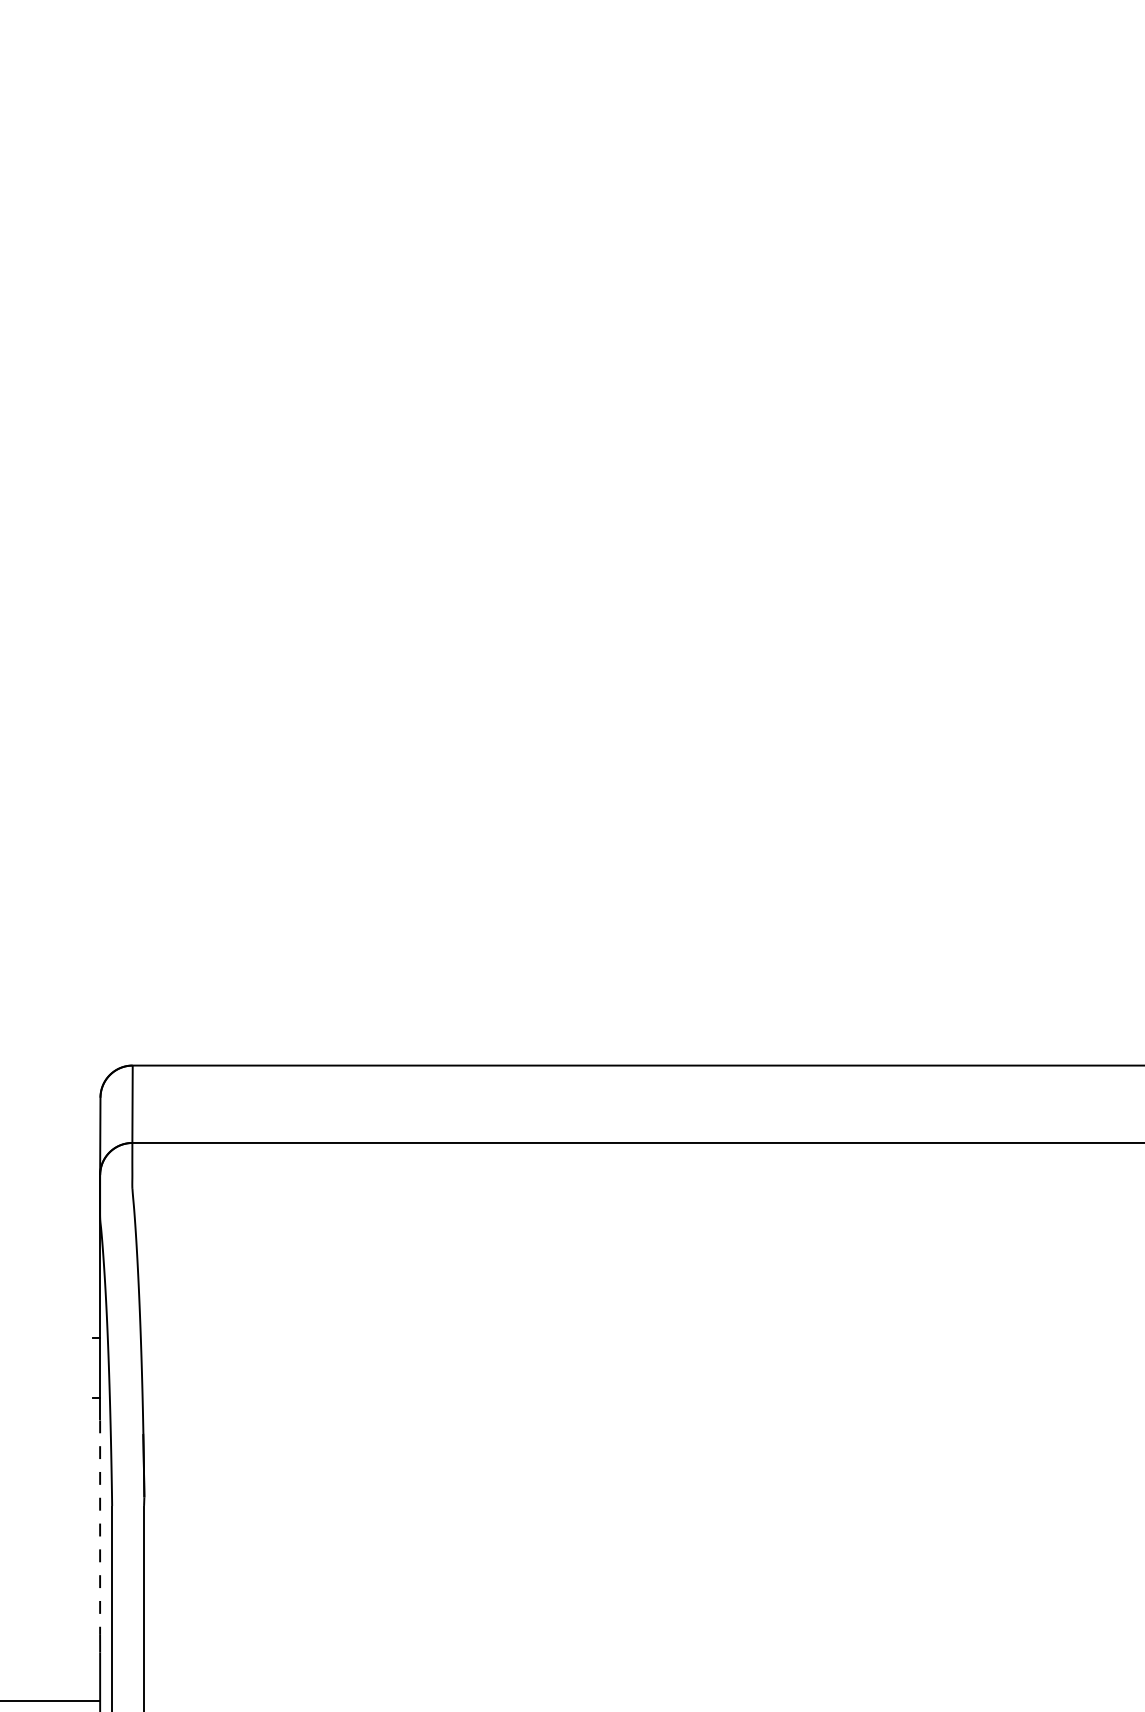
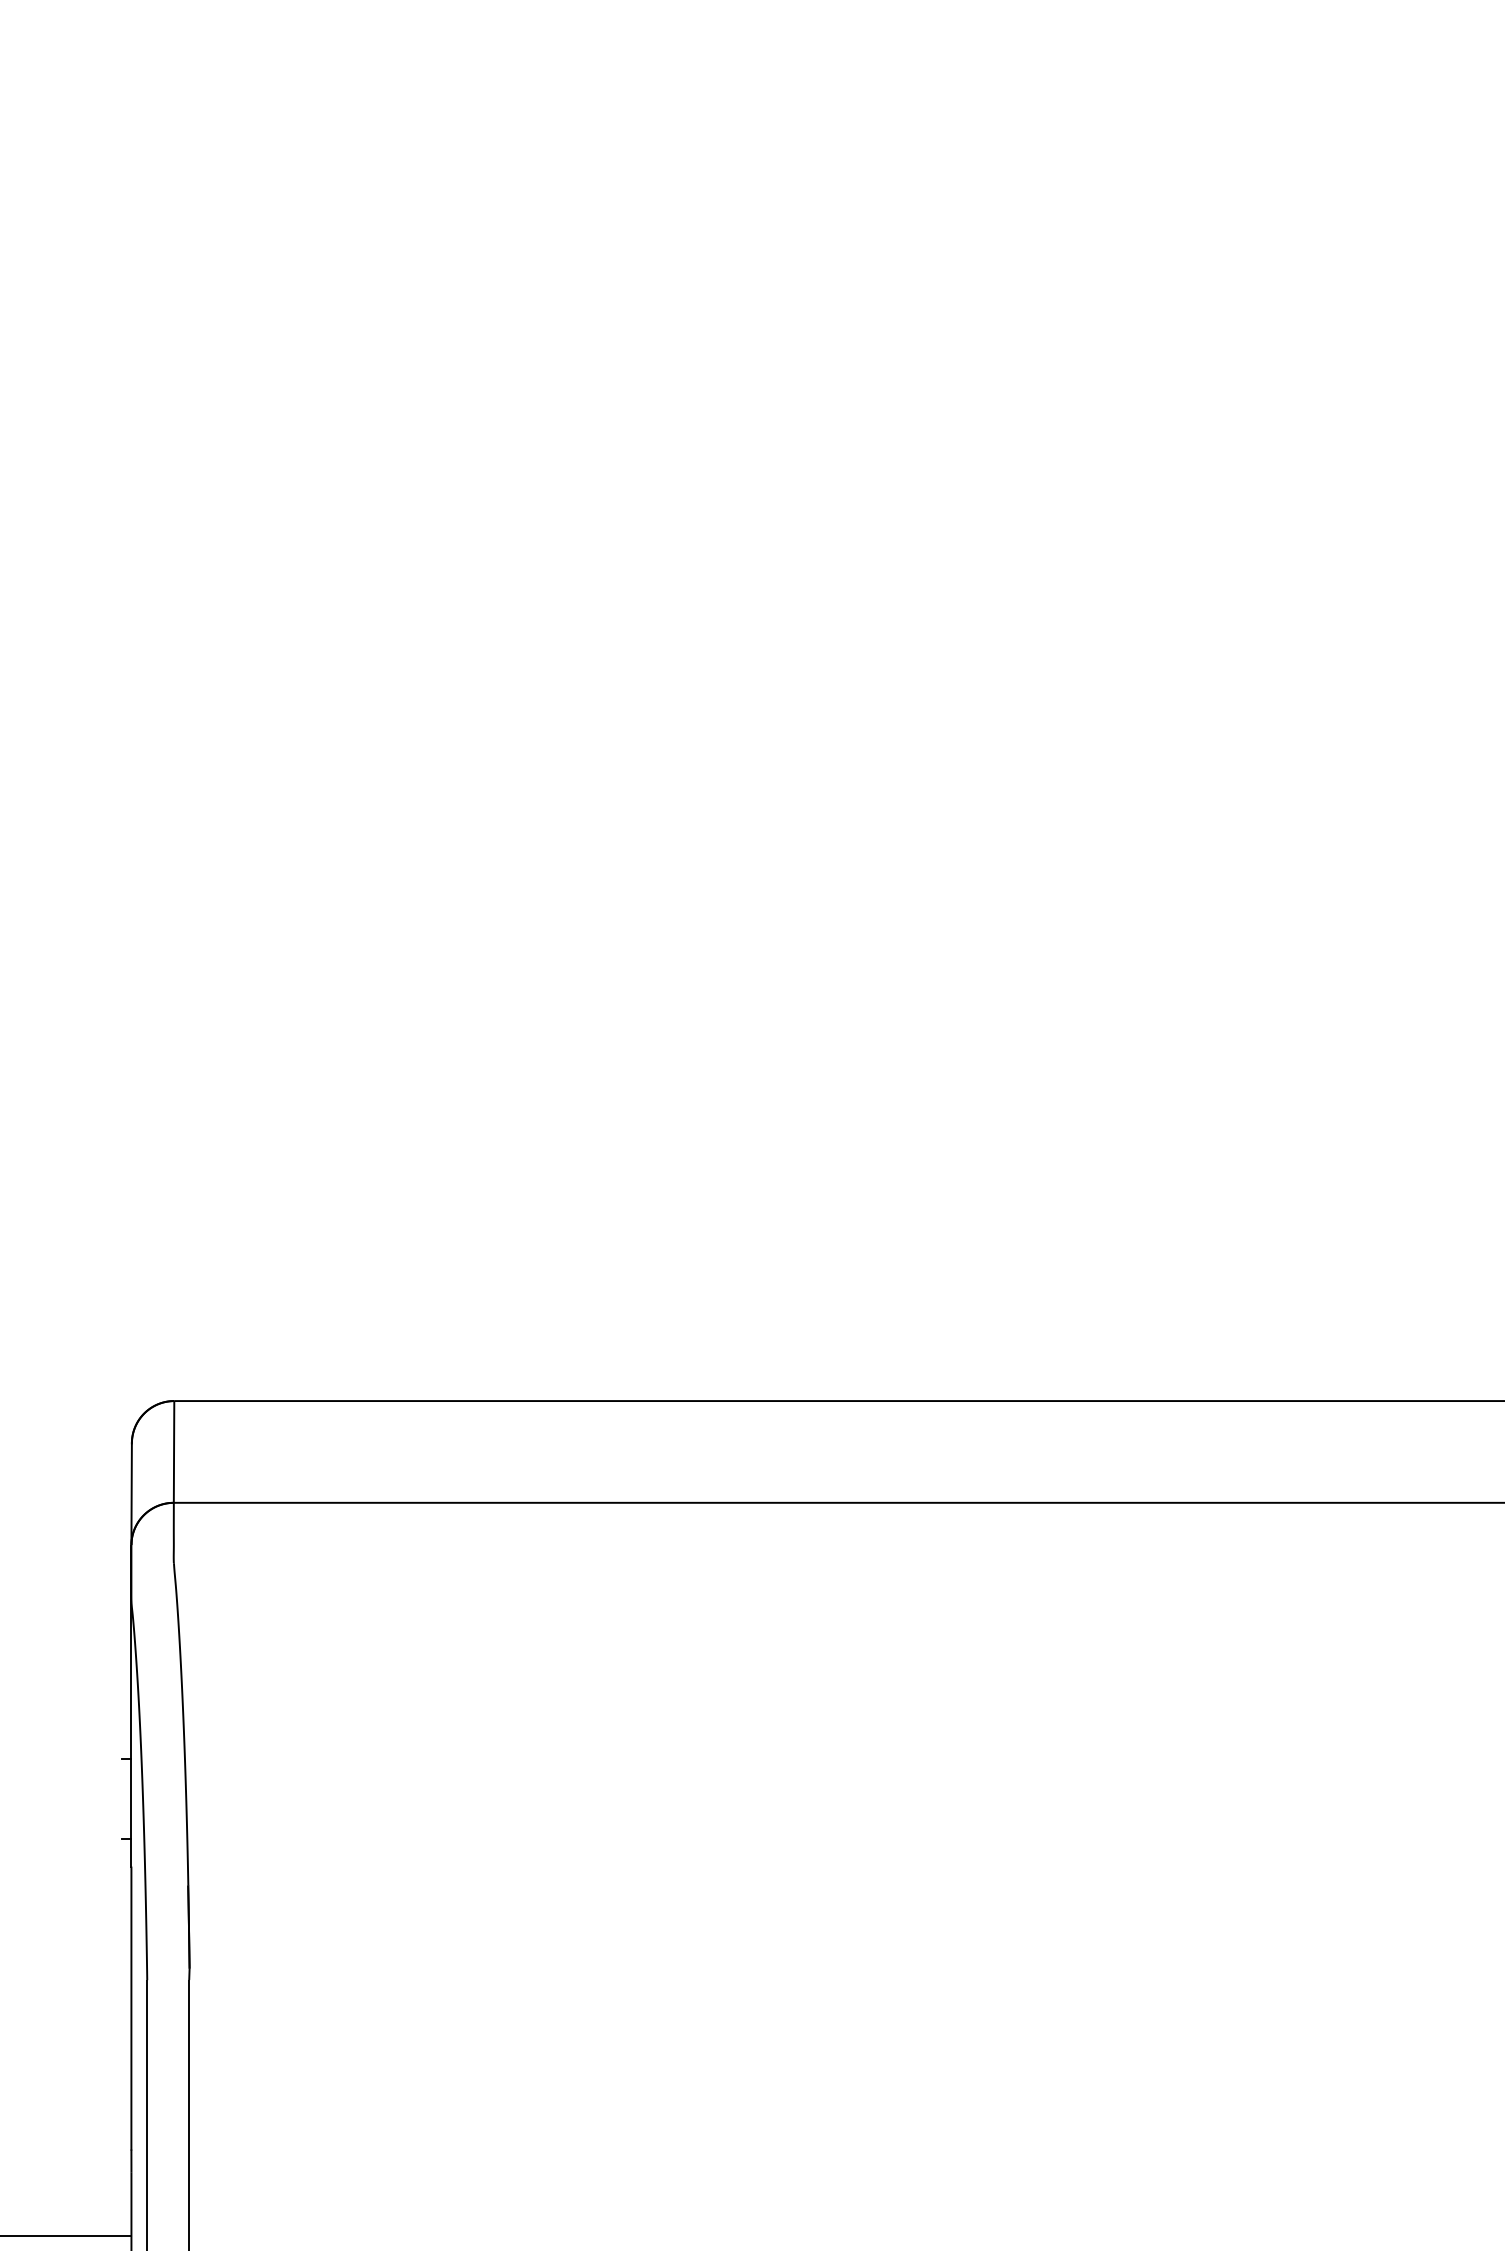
line: (100, 1528) -> (131, 2009), dashed -> solid

